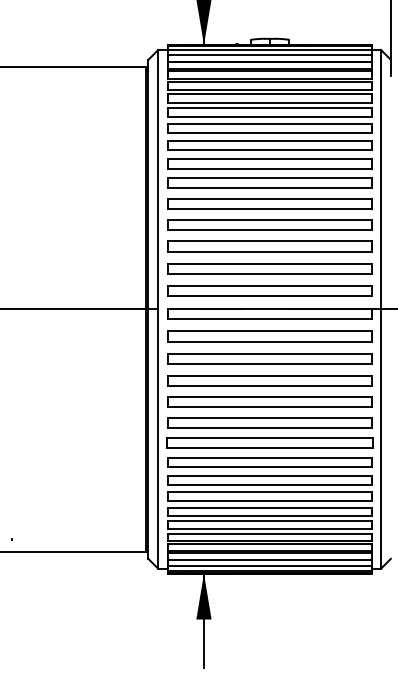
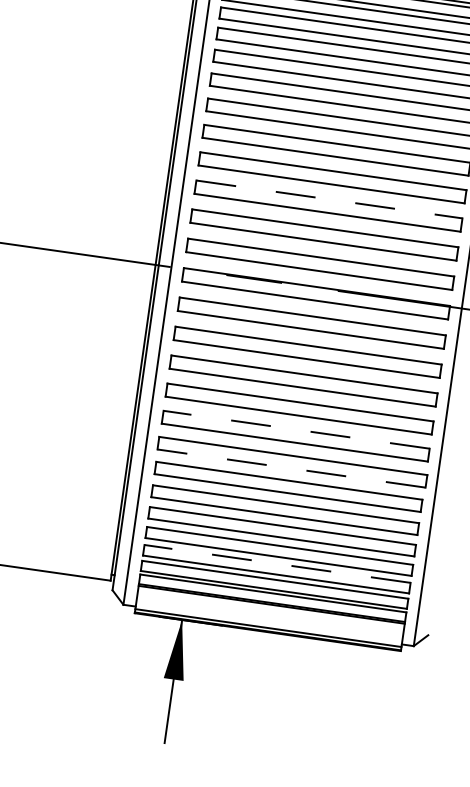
line: (270, 241) -> (330, 199), solid -> dashed
line: (269, 418) -> (296, 429), solid -> dashed
line: (270, 448) -> (291, 469), solid -> dashed
line: (269, 521) -> (277, 564), solid -> dashed
line: (269, 559) -> (270, 613), removed
line: (269, 566) -> (268, 622), removed

